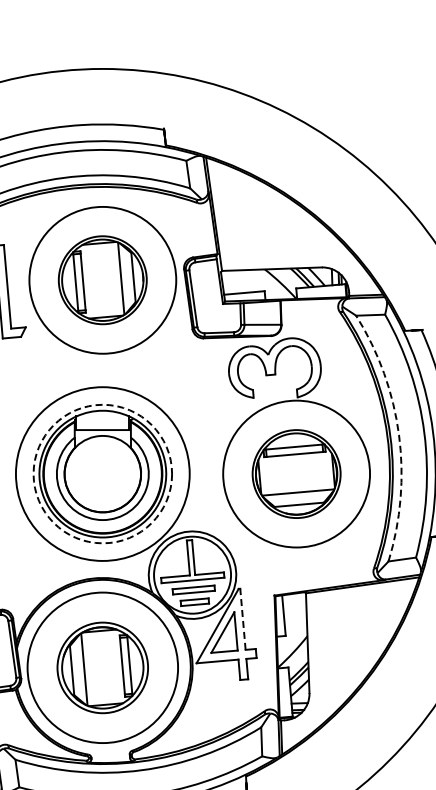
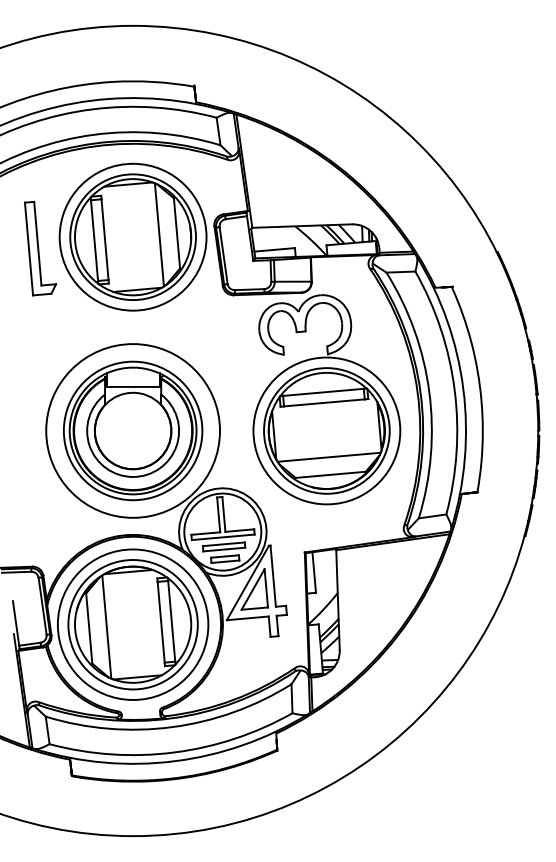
part: (102, 279) -> (132, 236), size x1.43
arc: (399, 434) -> (429, 391), dashed -> solid
circle: (102, 473) -> (132, 430), dashed -> solid
part: (296, 473) -> (326, 430), size x1.43
line: (243, 619) -> (273, 576), dashed -> solid
part: (102, 667) -> (132, 624), size x1.43

